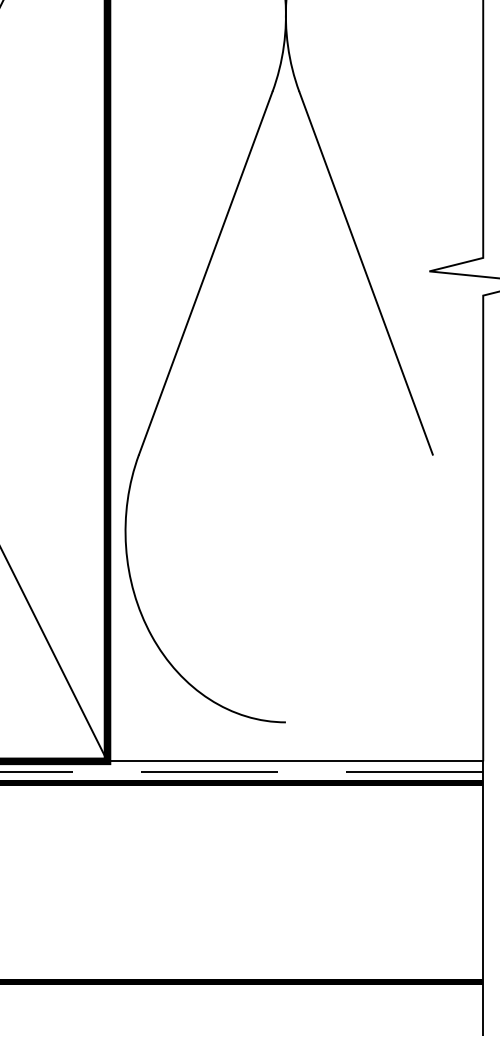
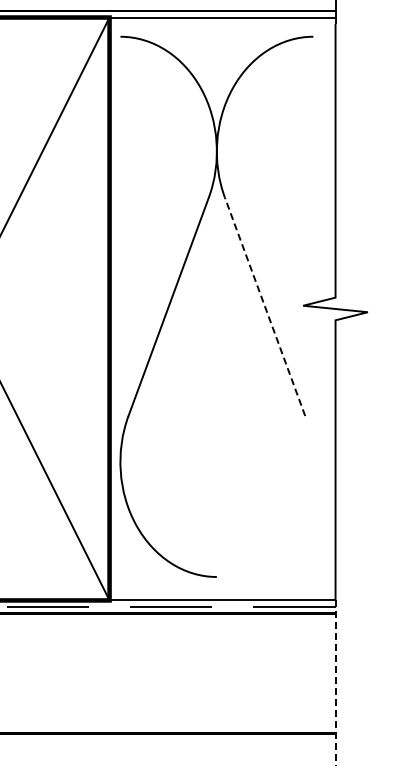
line: (365, 272) -> (264, 306), solid -> dashed
line: (483, 899) -> (335, 683), solid -> dashed

